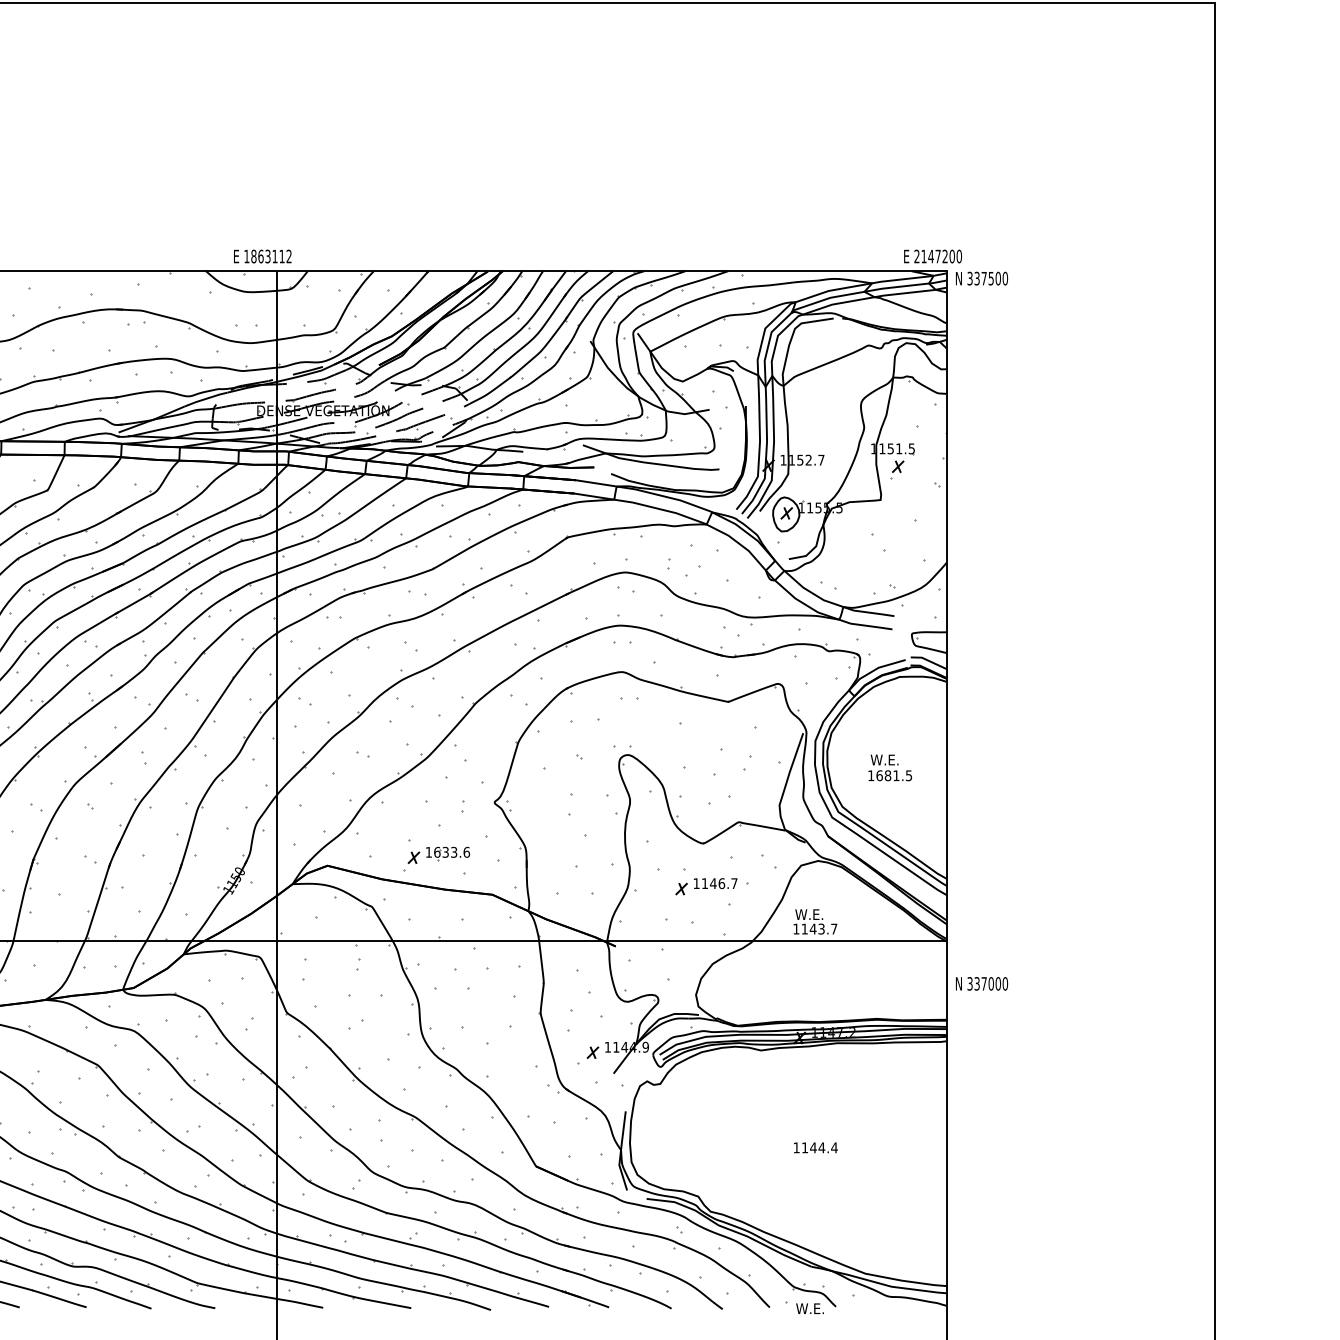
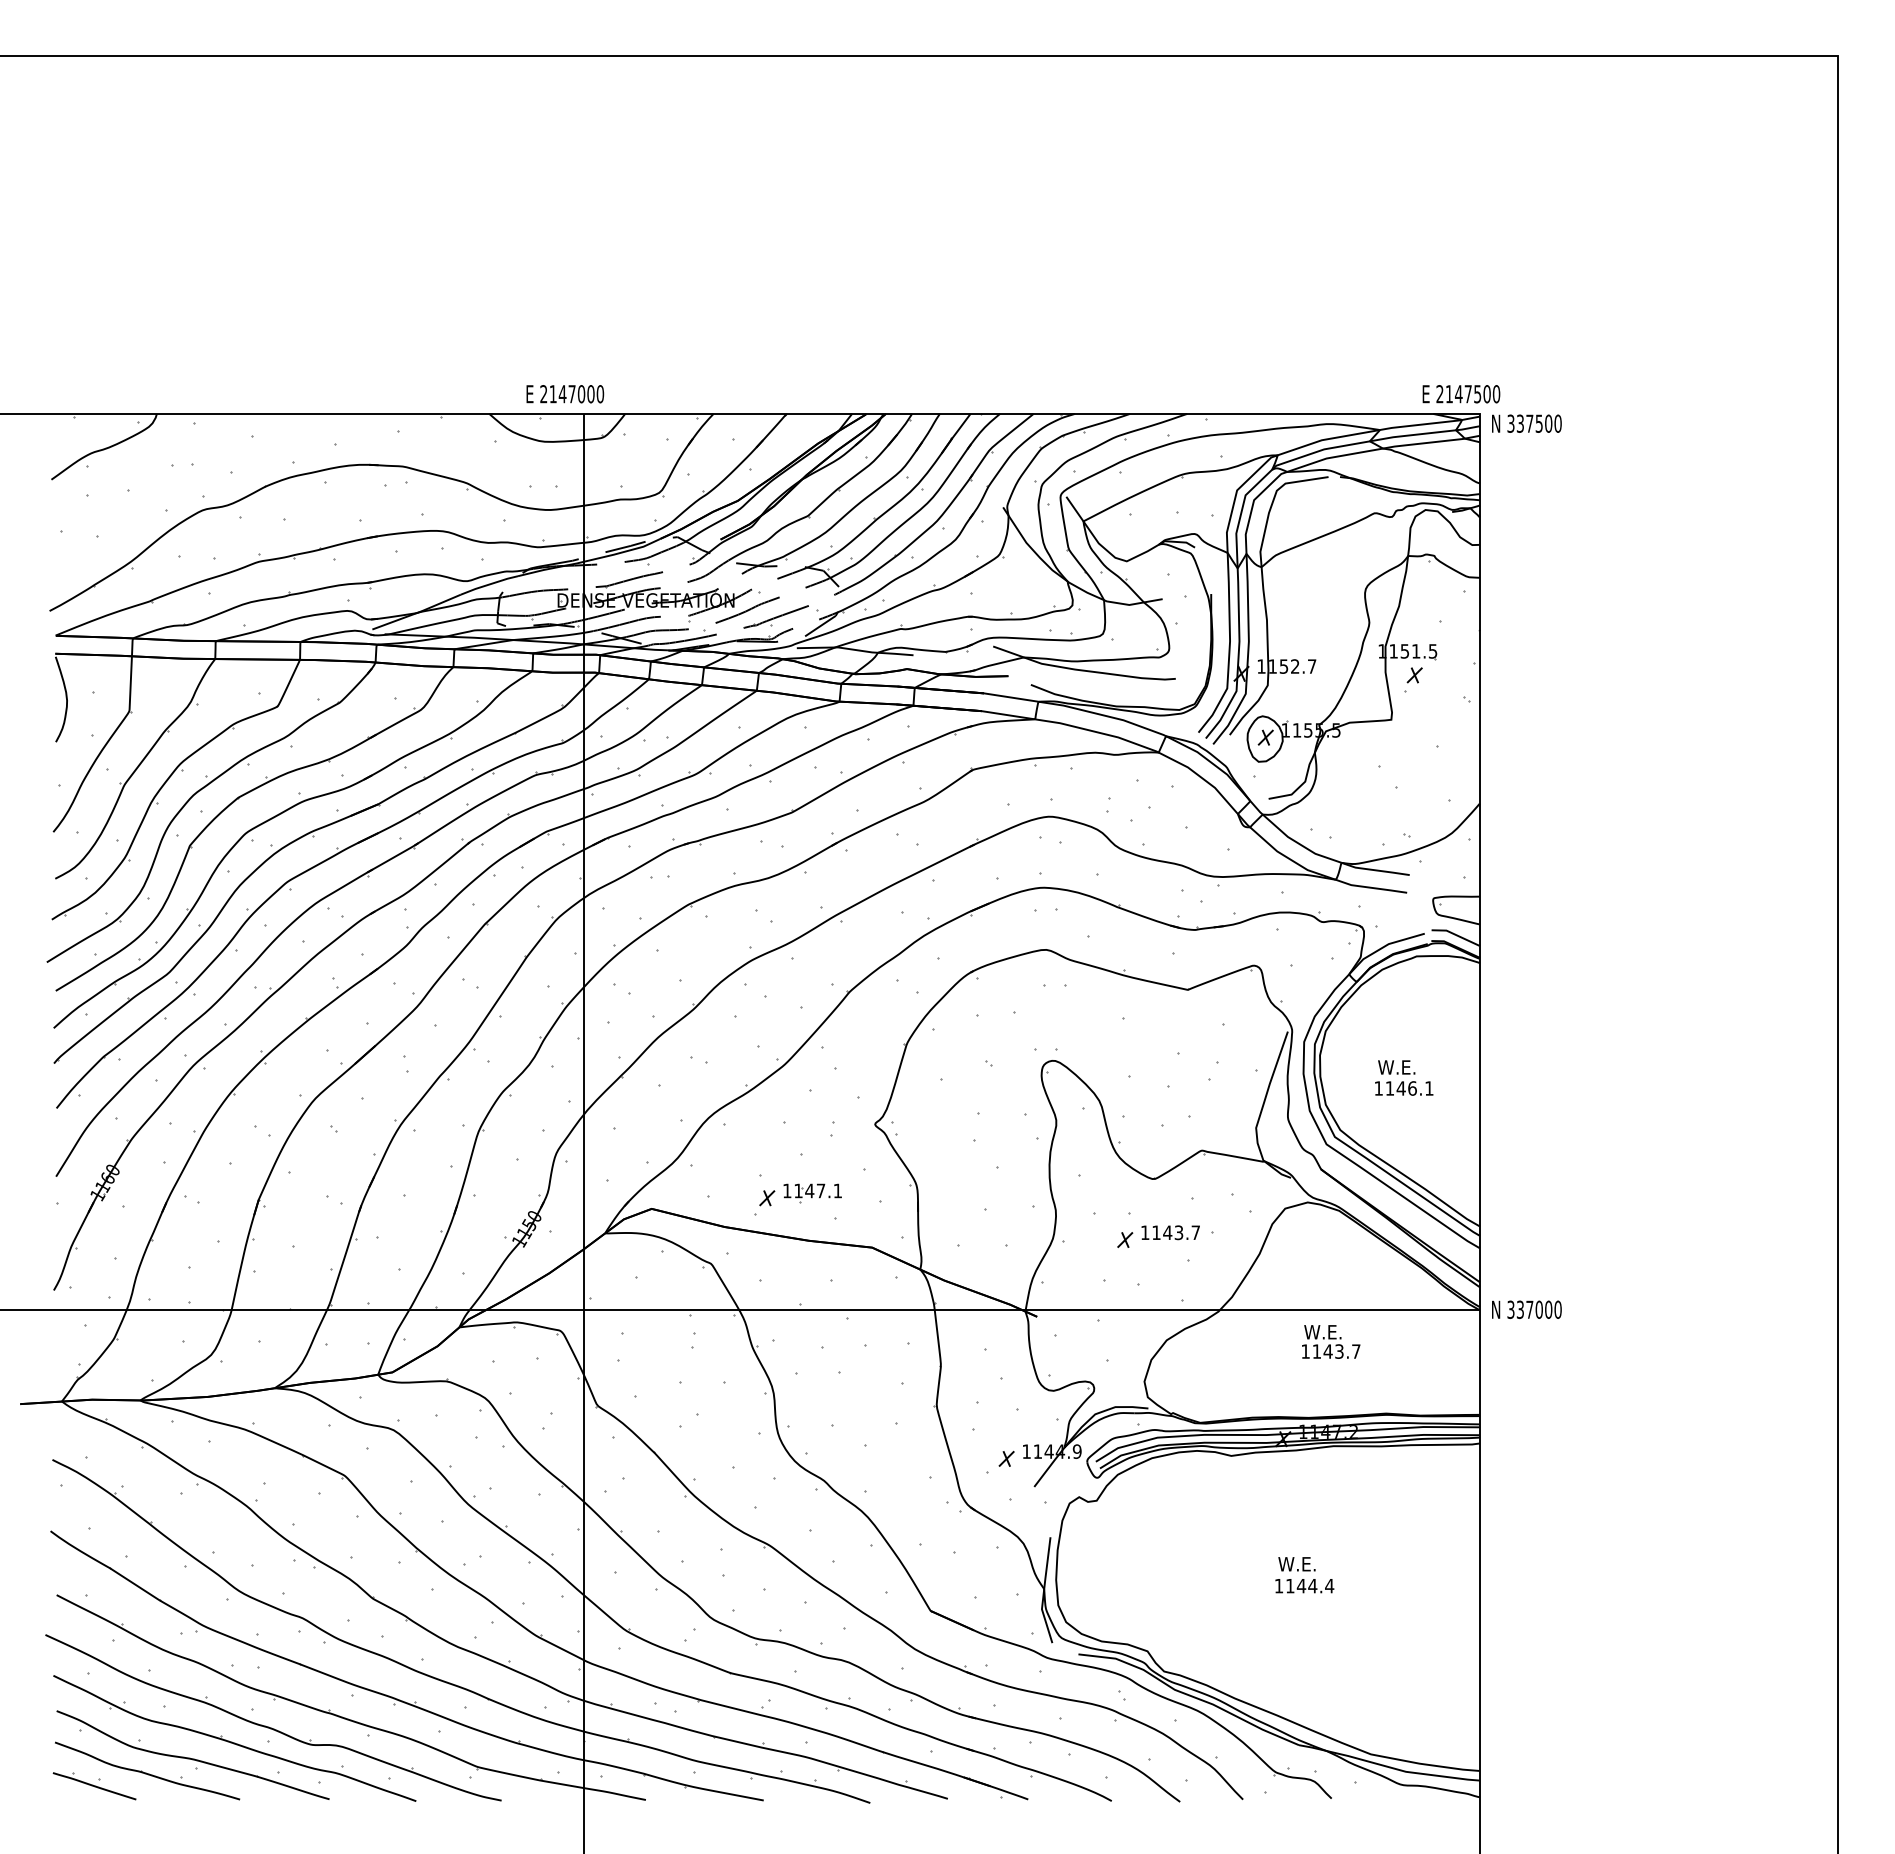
text: (268, 256) -> (572, 394), 1863112 -> 2147000
text: (945, 256) -> (1477, 394), 2147200 -> 2147500
text: (894, 775) -> (1409, 1088), 1681.5 -> 1146.1
text: (452, 852) -> (818, 1190), 1633.6 -> 1147.1
text: (721, 883) -> (1178, 1232), 1146.7 -> 1143.7
text: (815, 921) -> (1331, 1341), moved
text: (981, 983) -> (1526, 1309), moved
text: (809, 1308) -> (1296, 1564), moved

